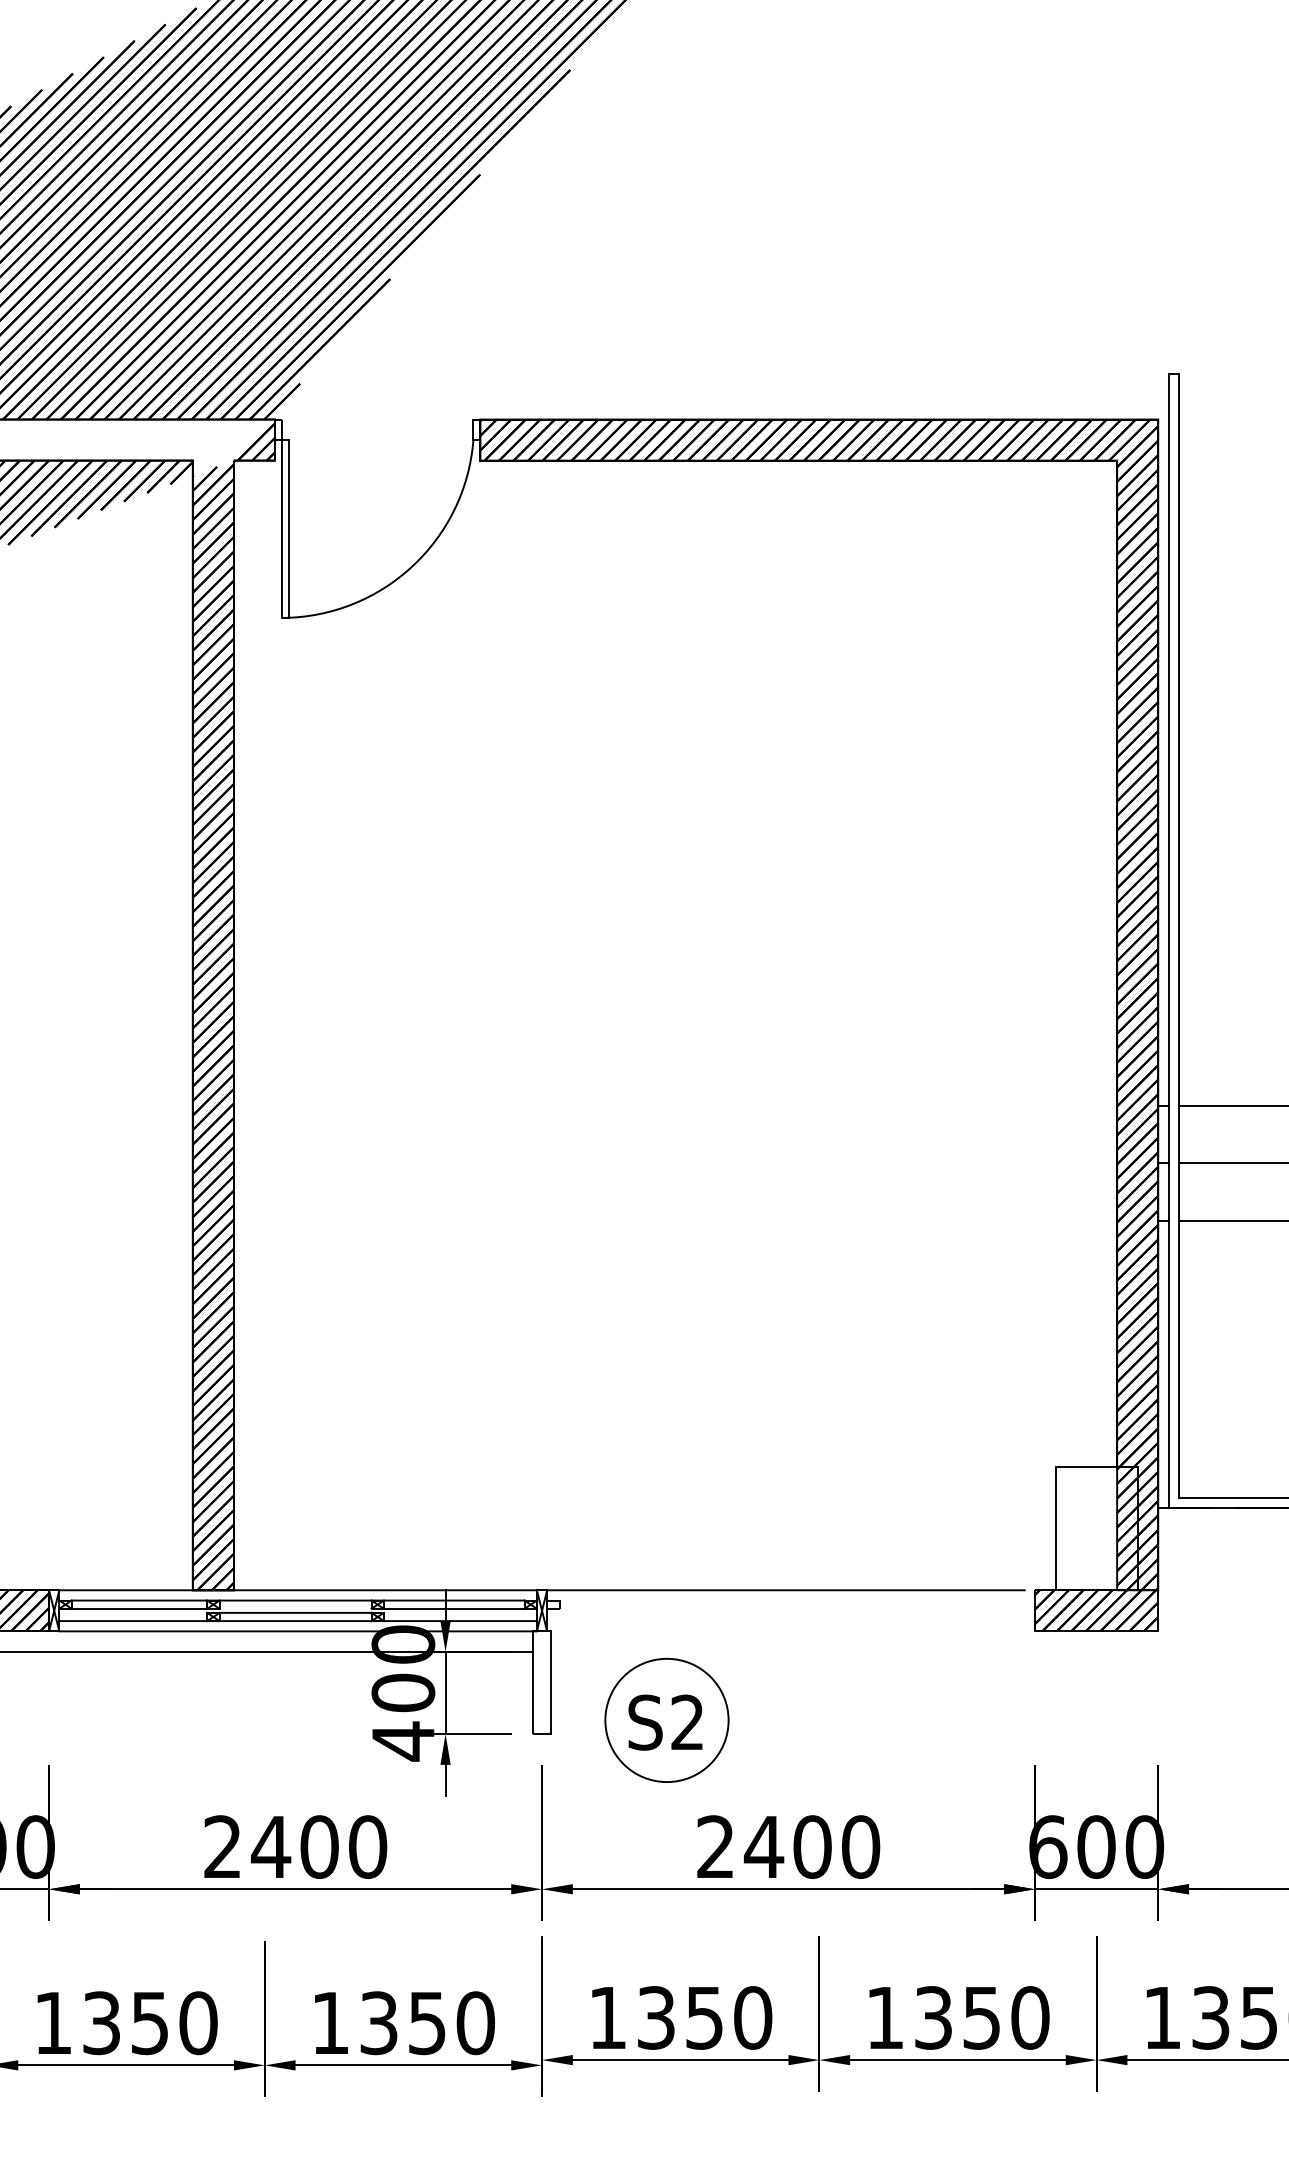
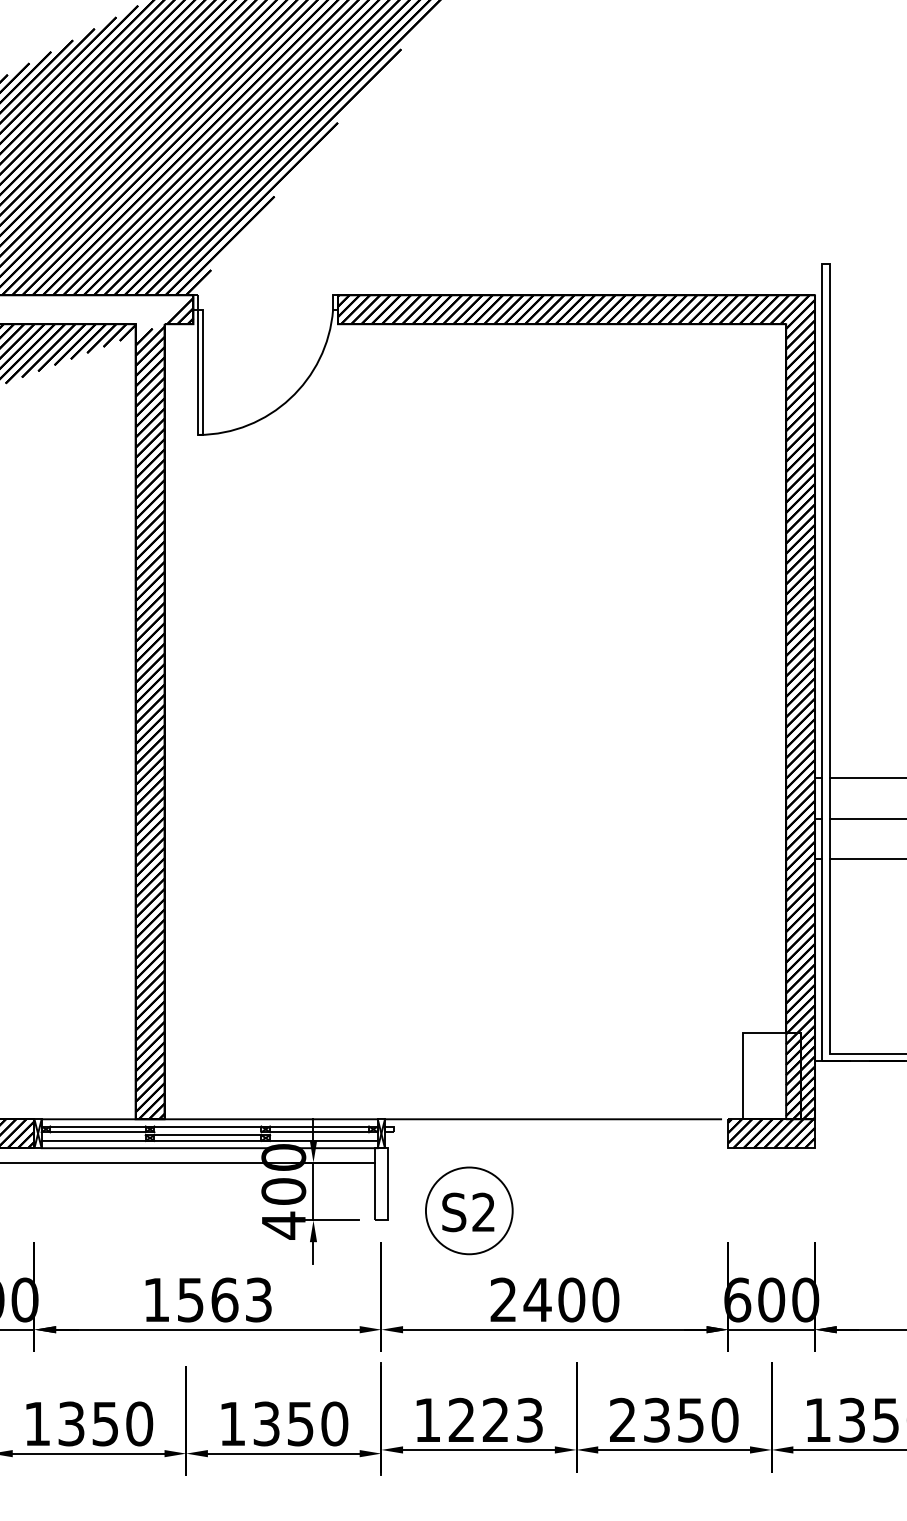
text: (295, 1846) -> (207, 1299), 2400 -> 1563
text: (704, 2017) -> (495, 1419), 1350 -> 1223
text: (884, 2017) -> (622, 1419), 1350 -> 2350

